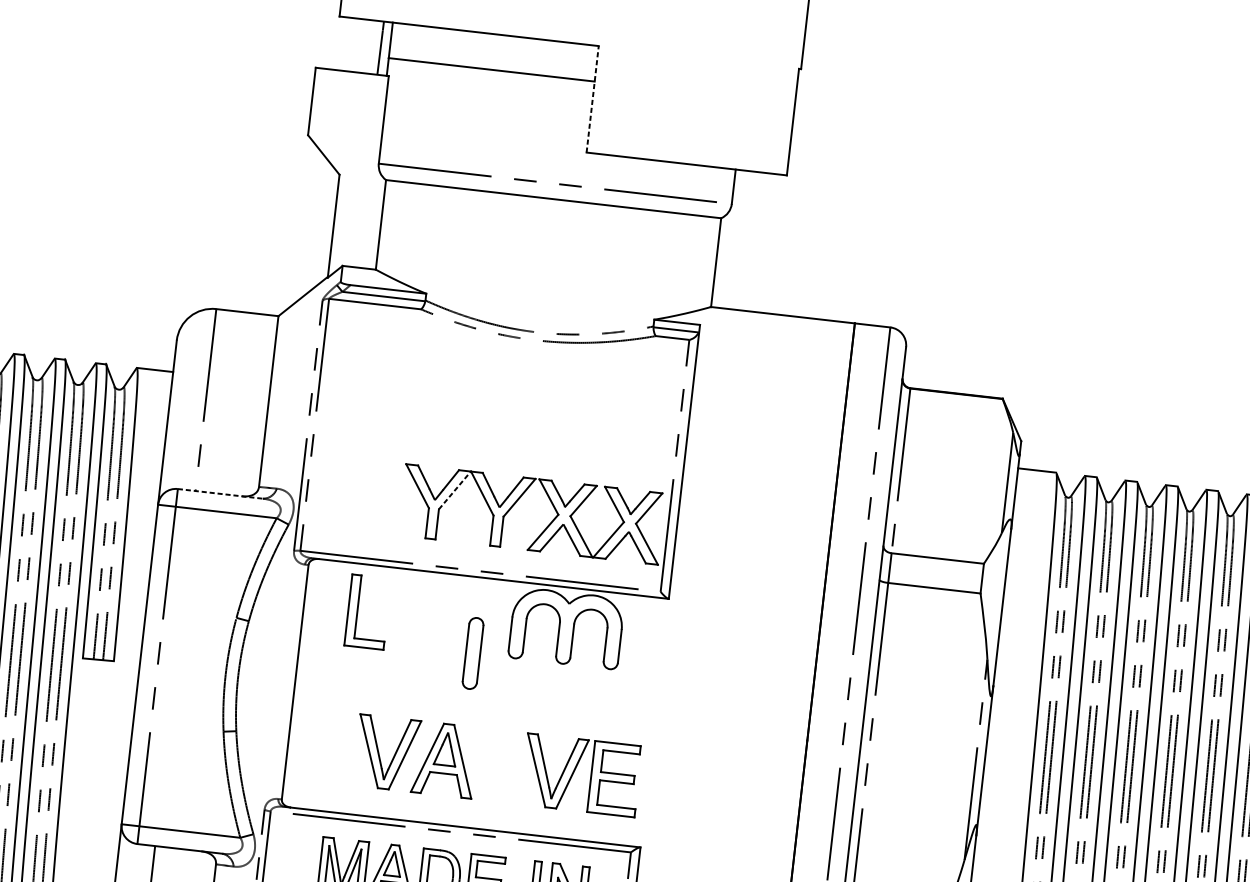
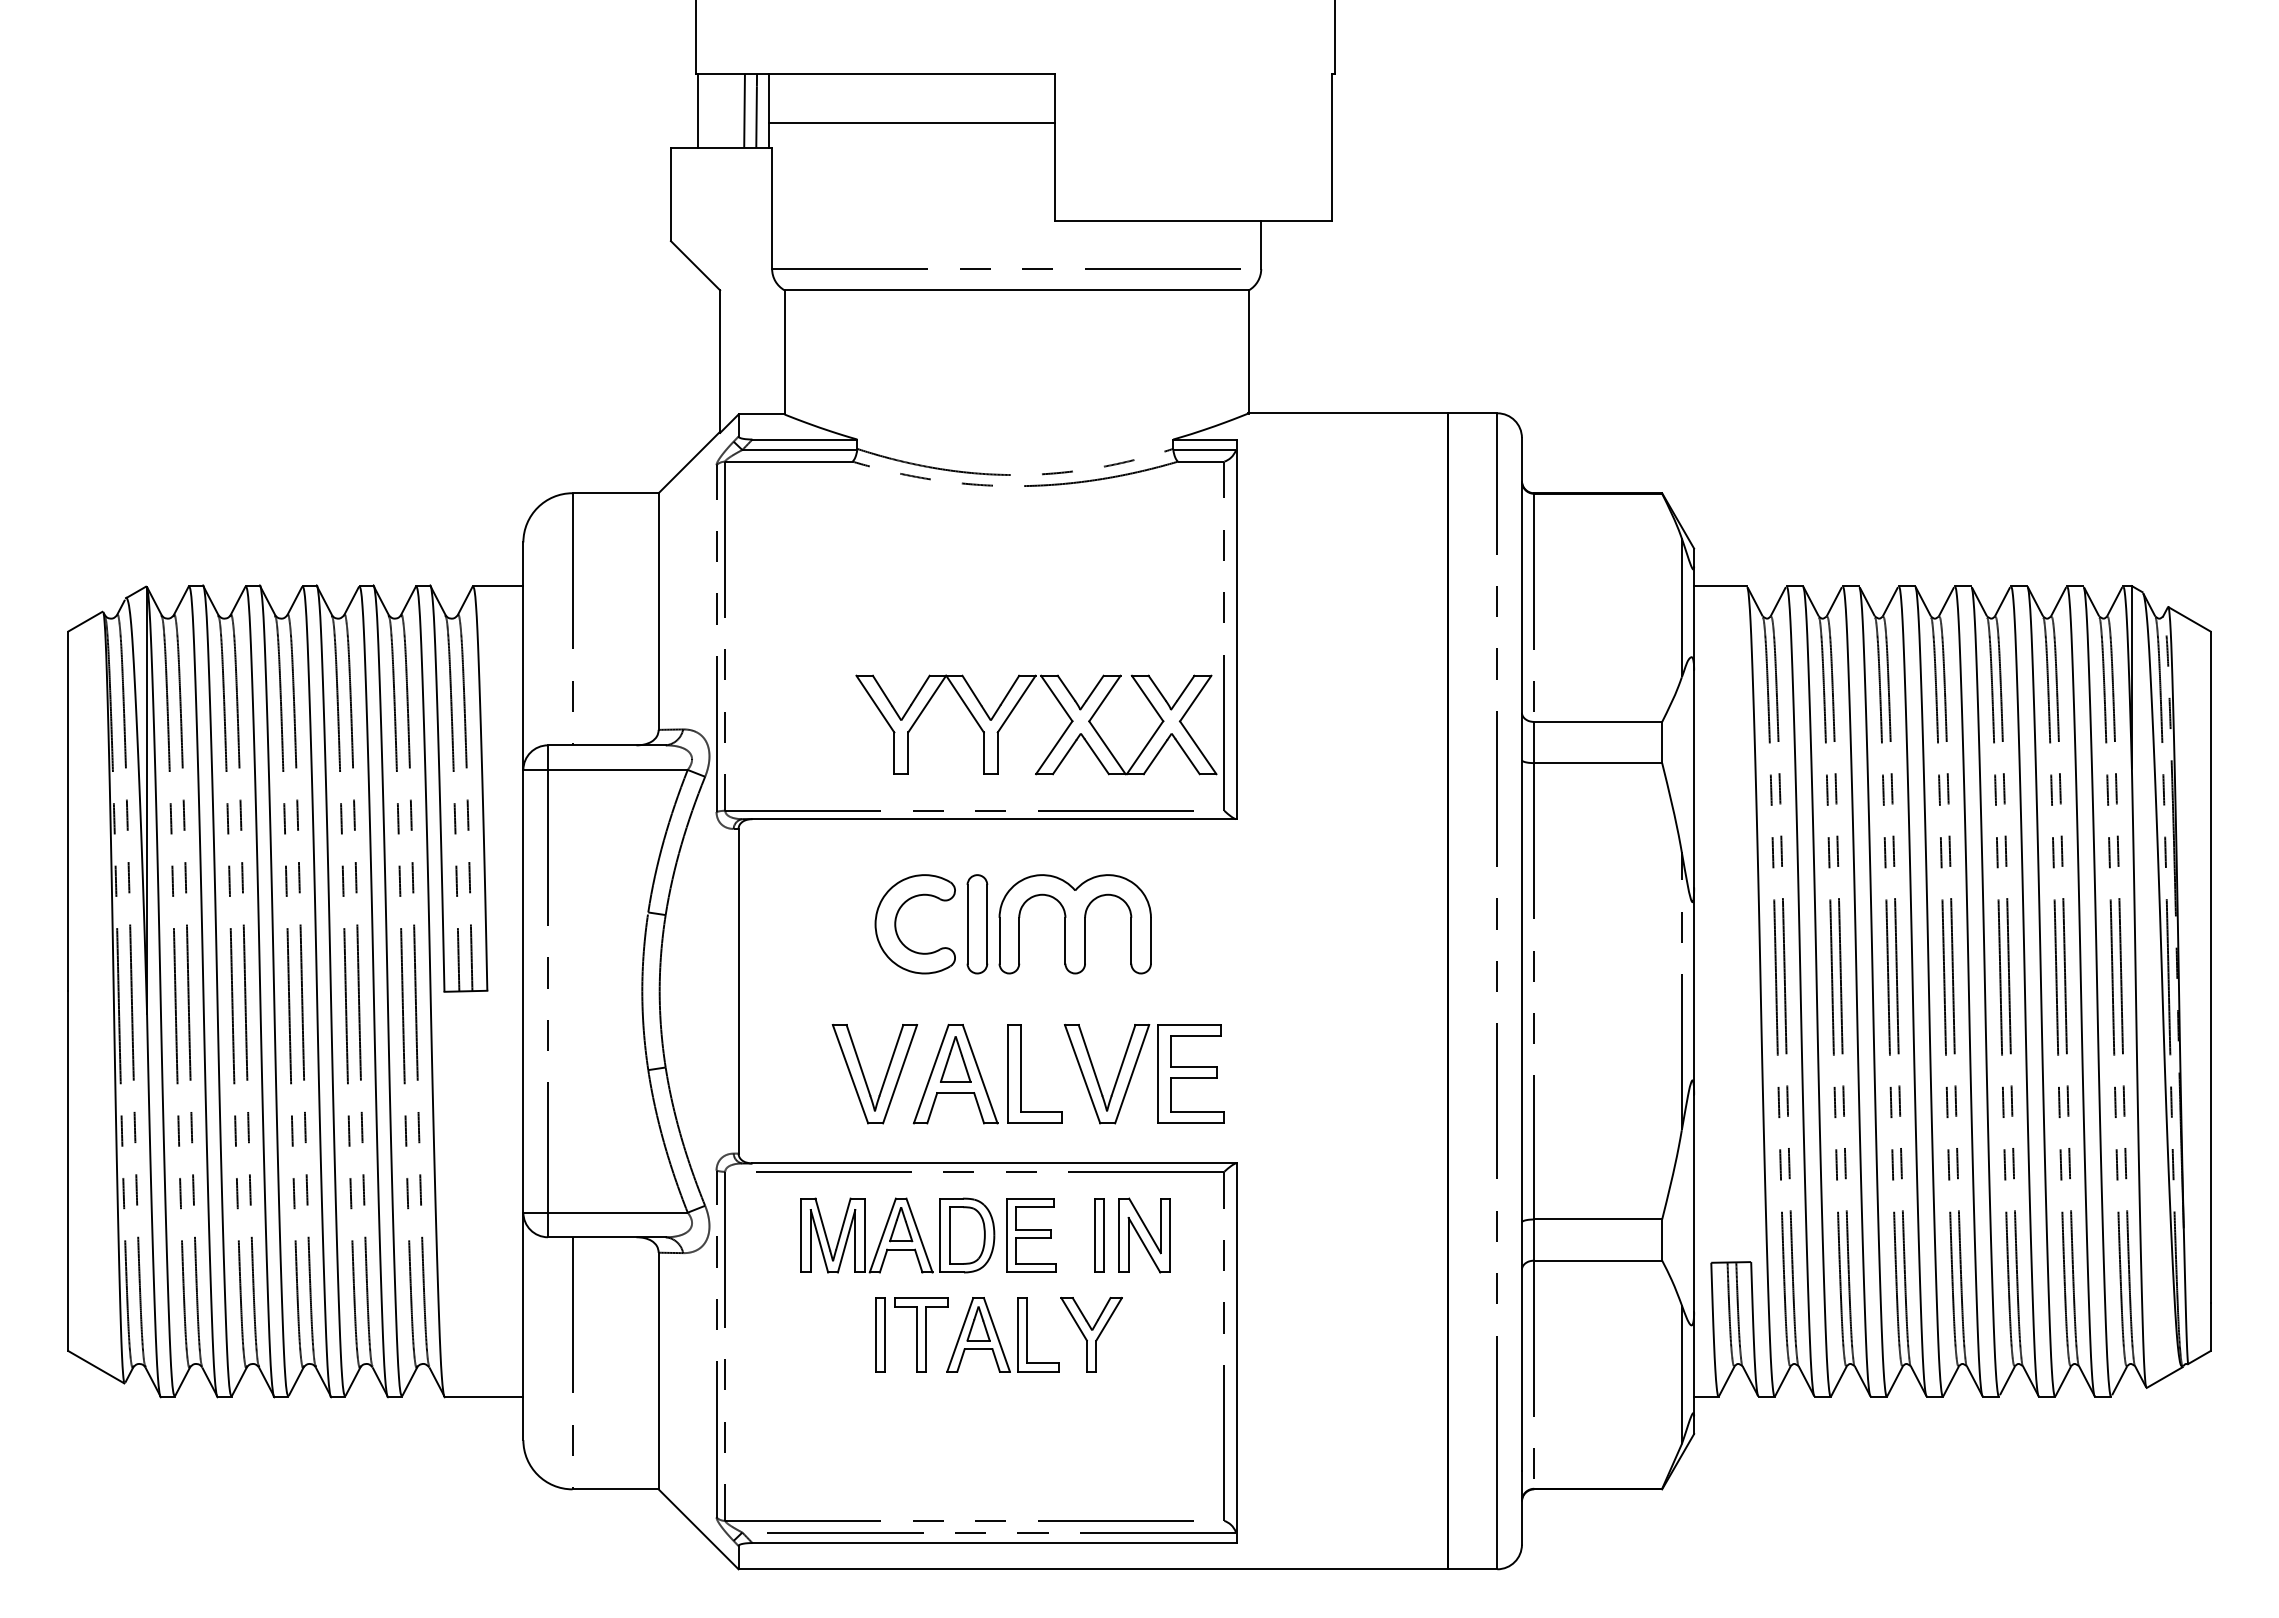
line: (337, 43) -> (697, 110), added
line: (371, 46) -> (744, 110), added
line: (592, 99) -> (1054, 147), dashed -> solid
line: (455, 490) -> (927, 703), dashed -> solid
line: (220, 493) -> (606, 745), dashed -> solid
part: (358, 610) -> (1021, 1073), moved
part: (565, 628) -> (1074, 924), moved
part: (414, 646) -> (896, 924), added

